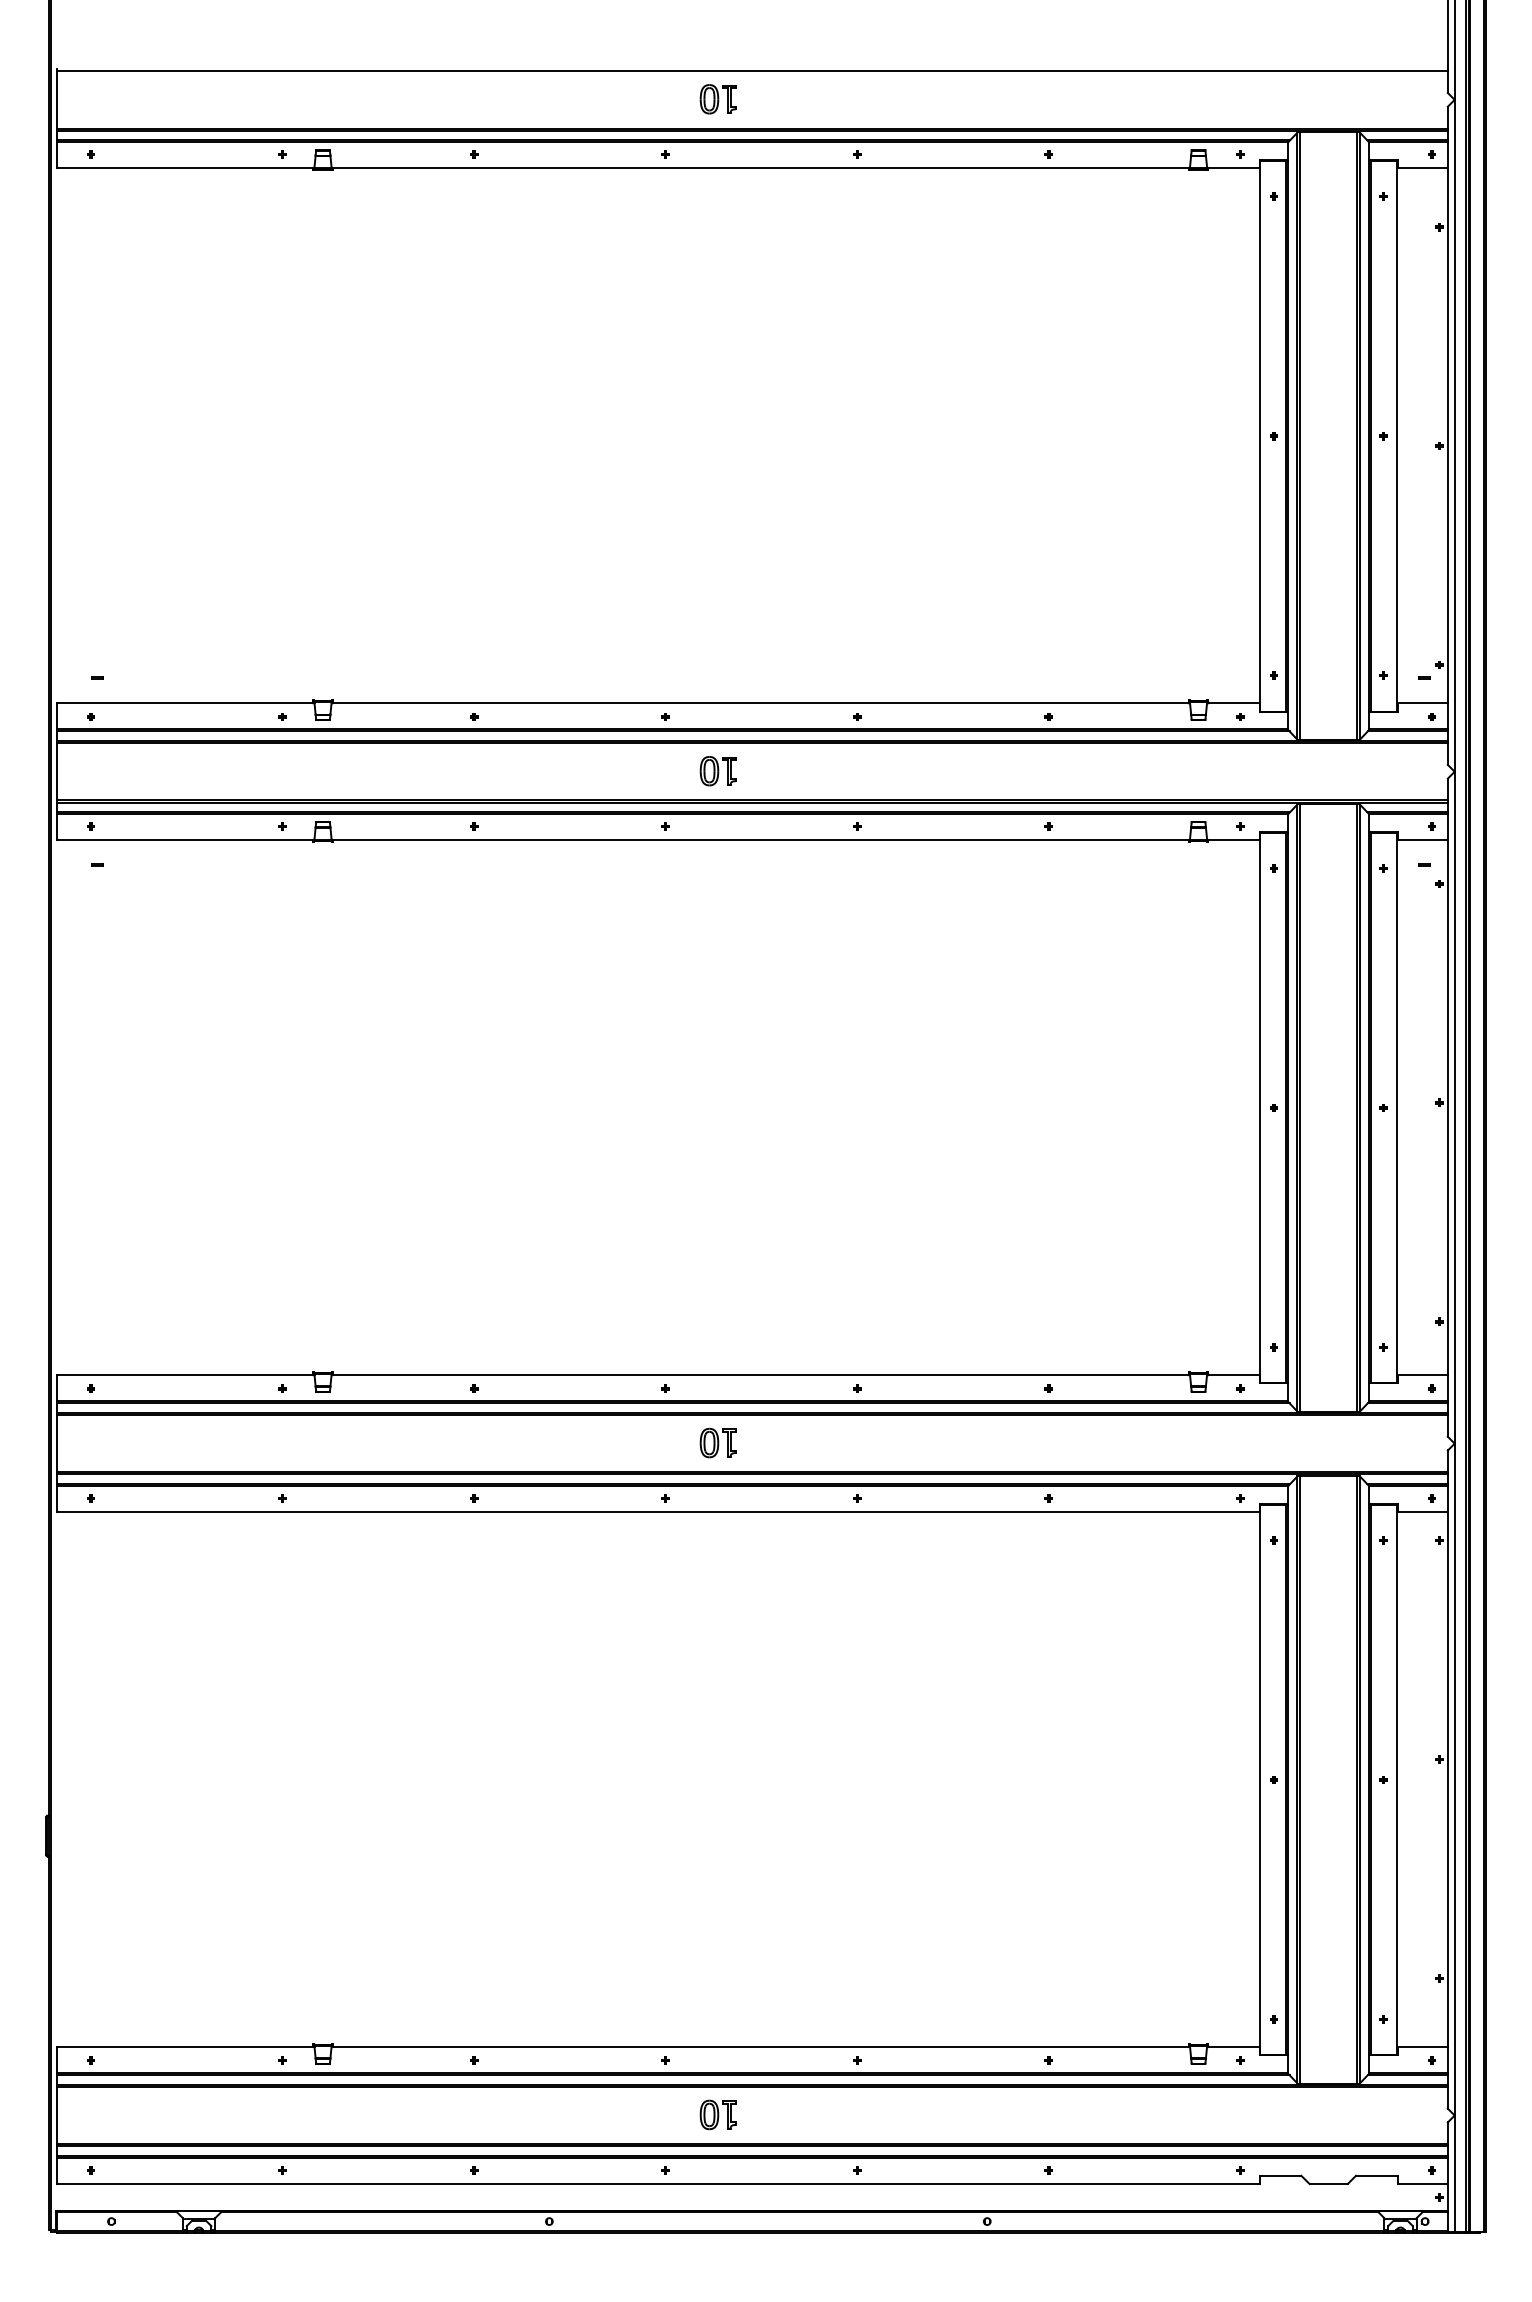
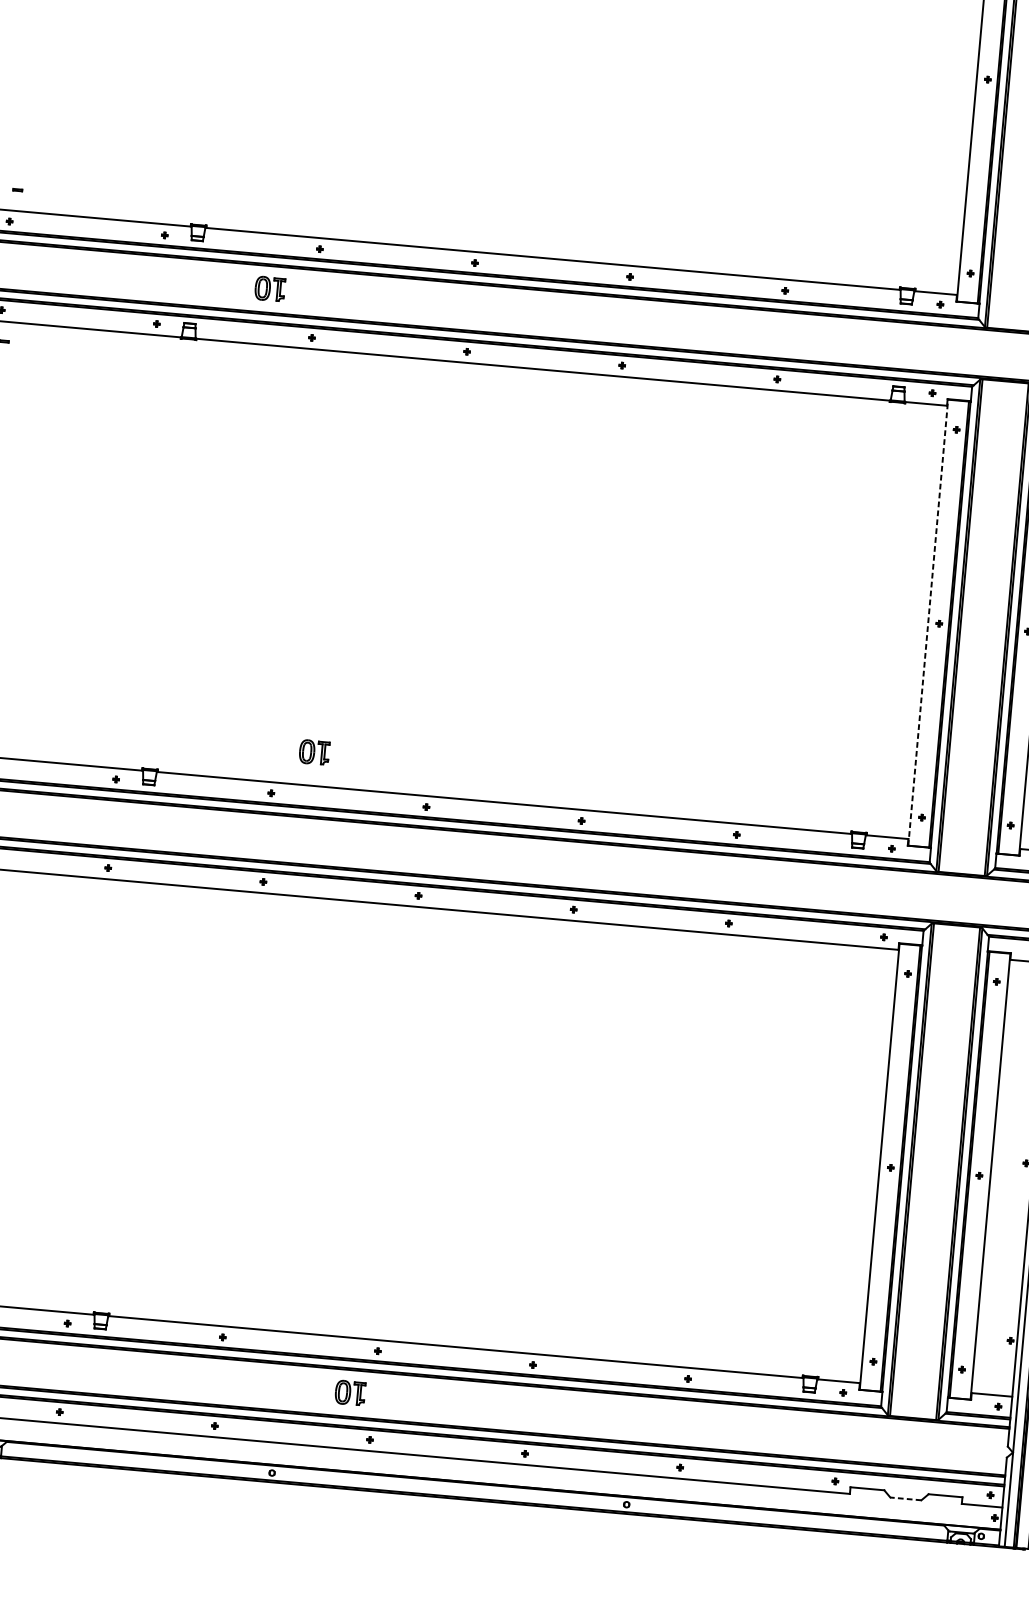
part: (717, 771) -> (269, 289), moved
line: (1260, 1107) -> (928, 622), solid -> dashed
part: (717, 1442) -> (313, 751), moved
part: (717, 2114) -> (349, 1392), moved
line: (1328, 2183) -> (905, 1498), solid -> dashed

